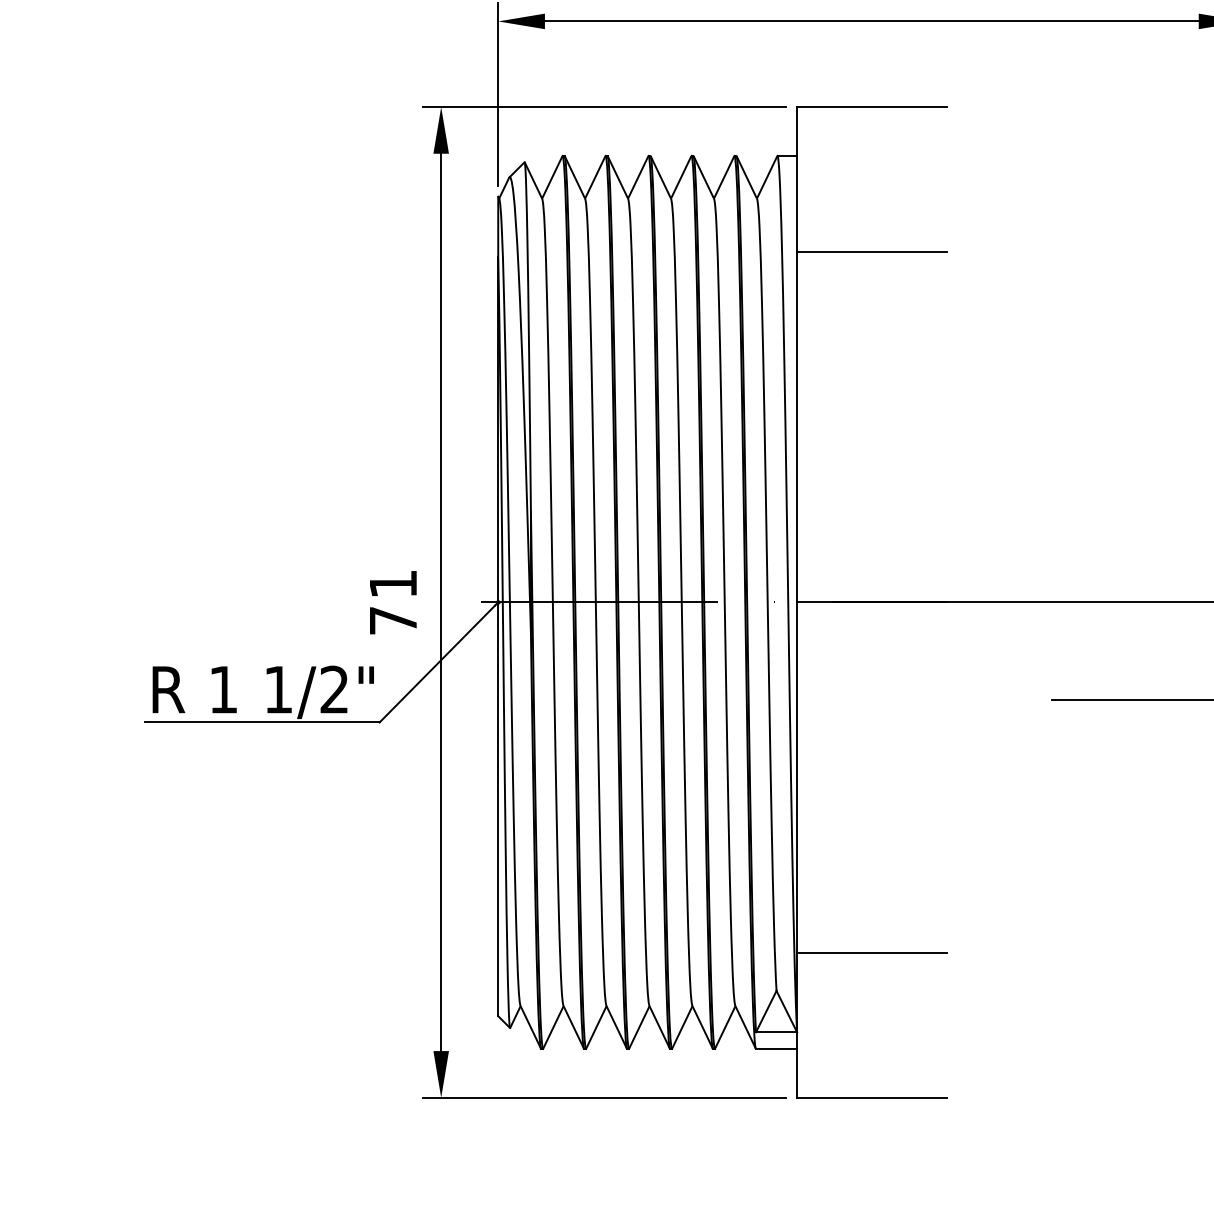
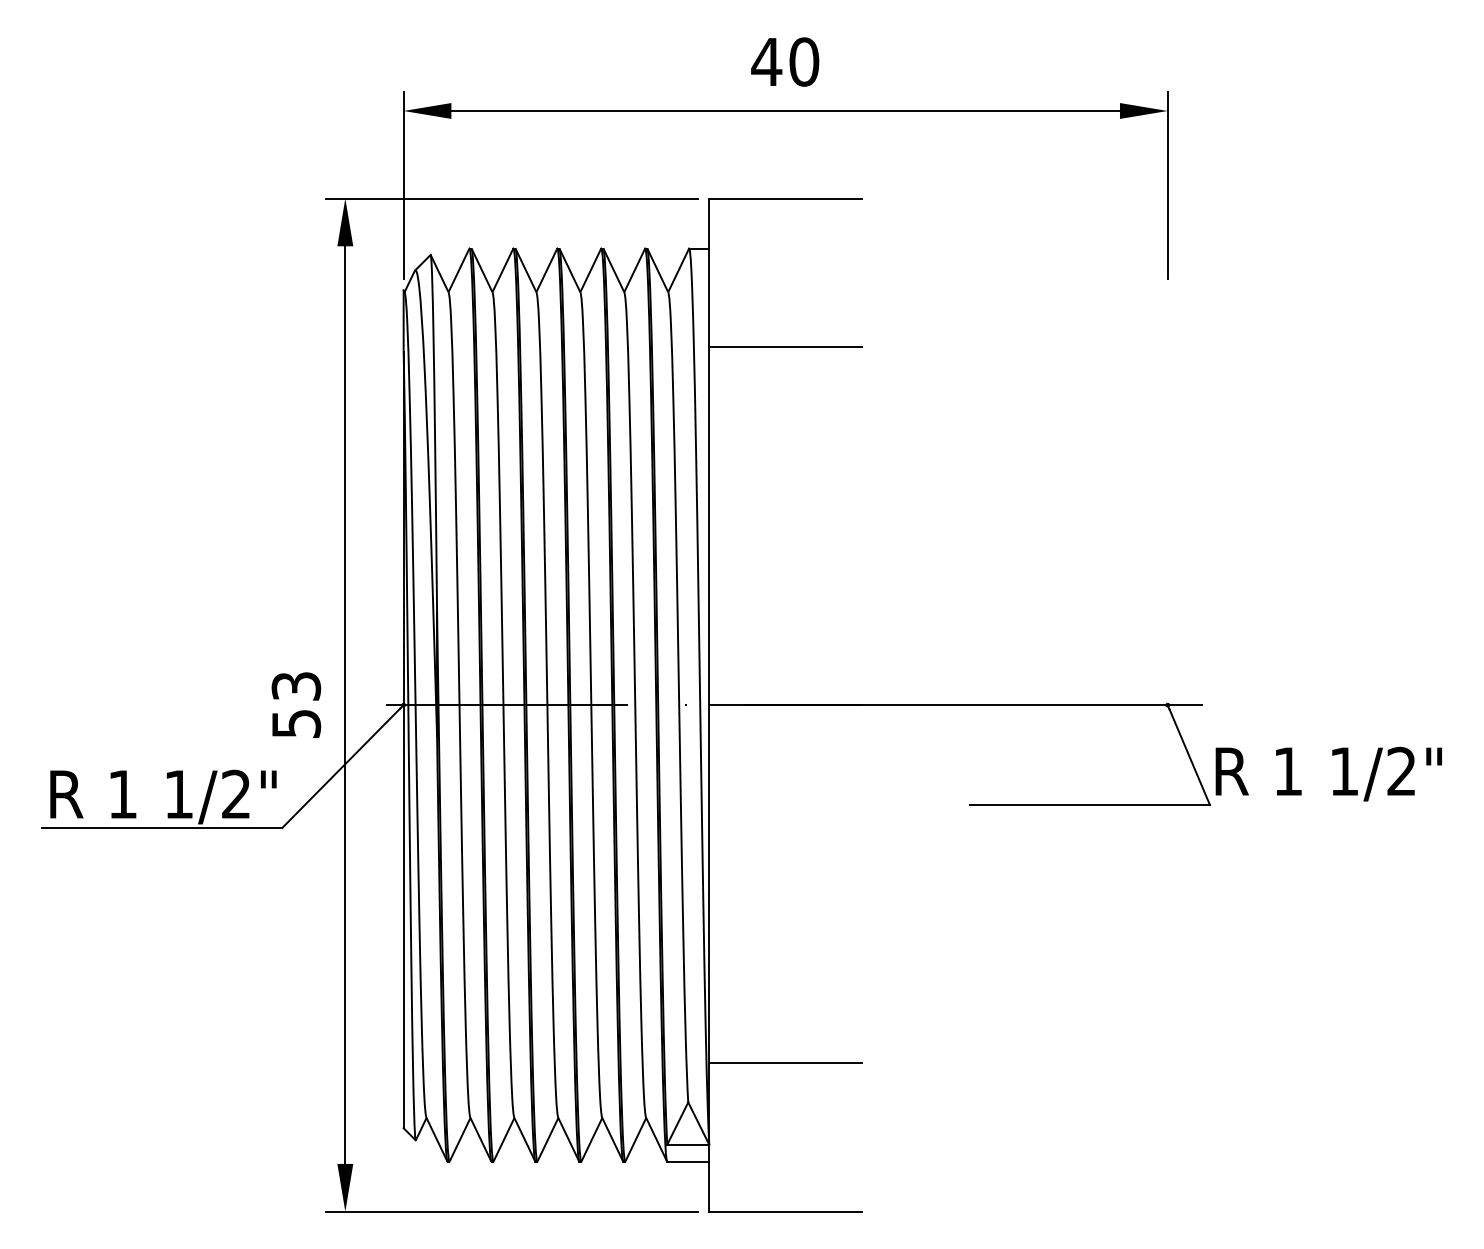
text: (393, 601) -> (296, 704), 71 -> 53

